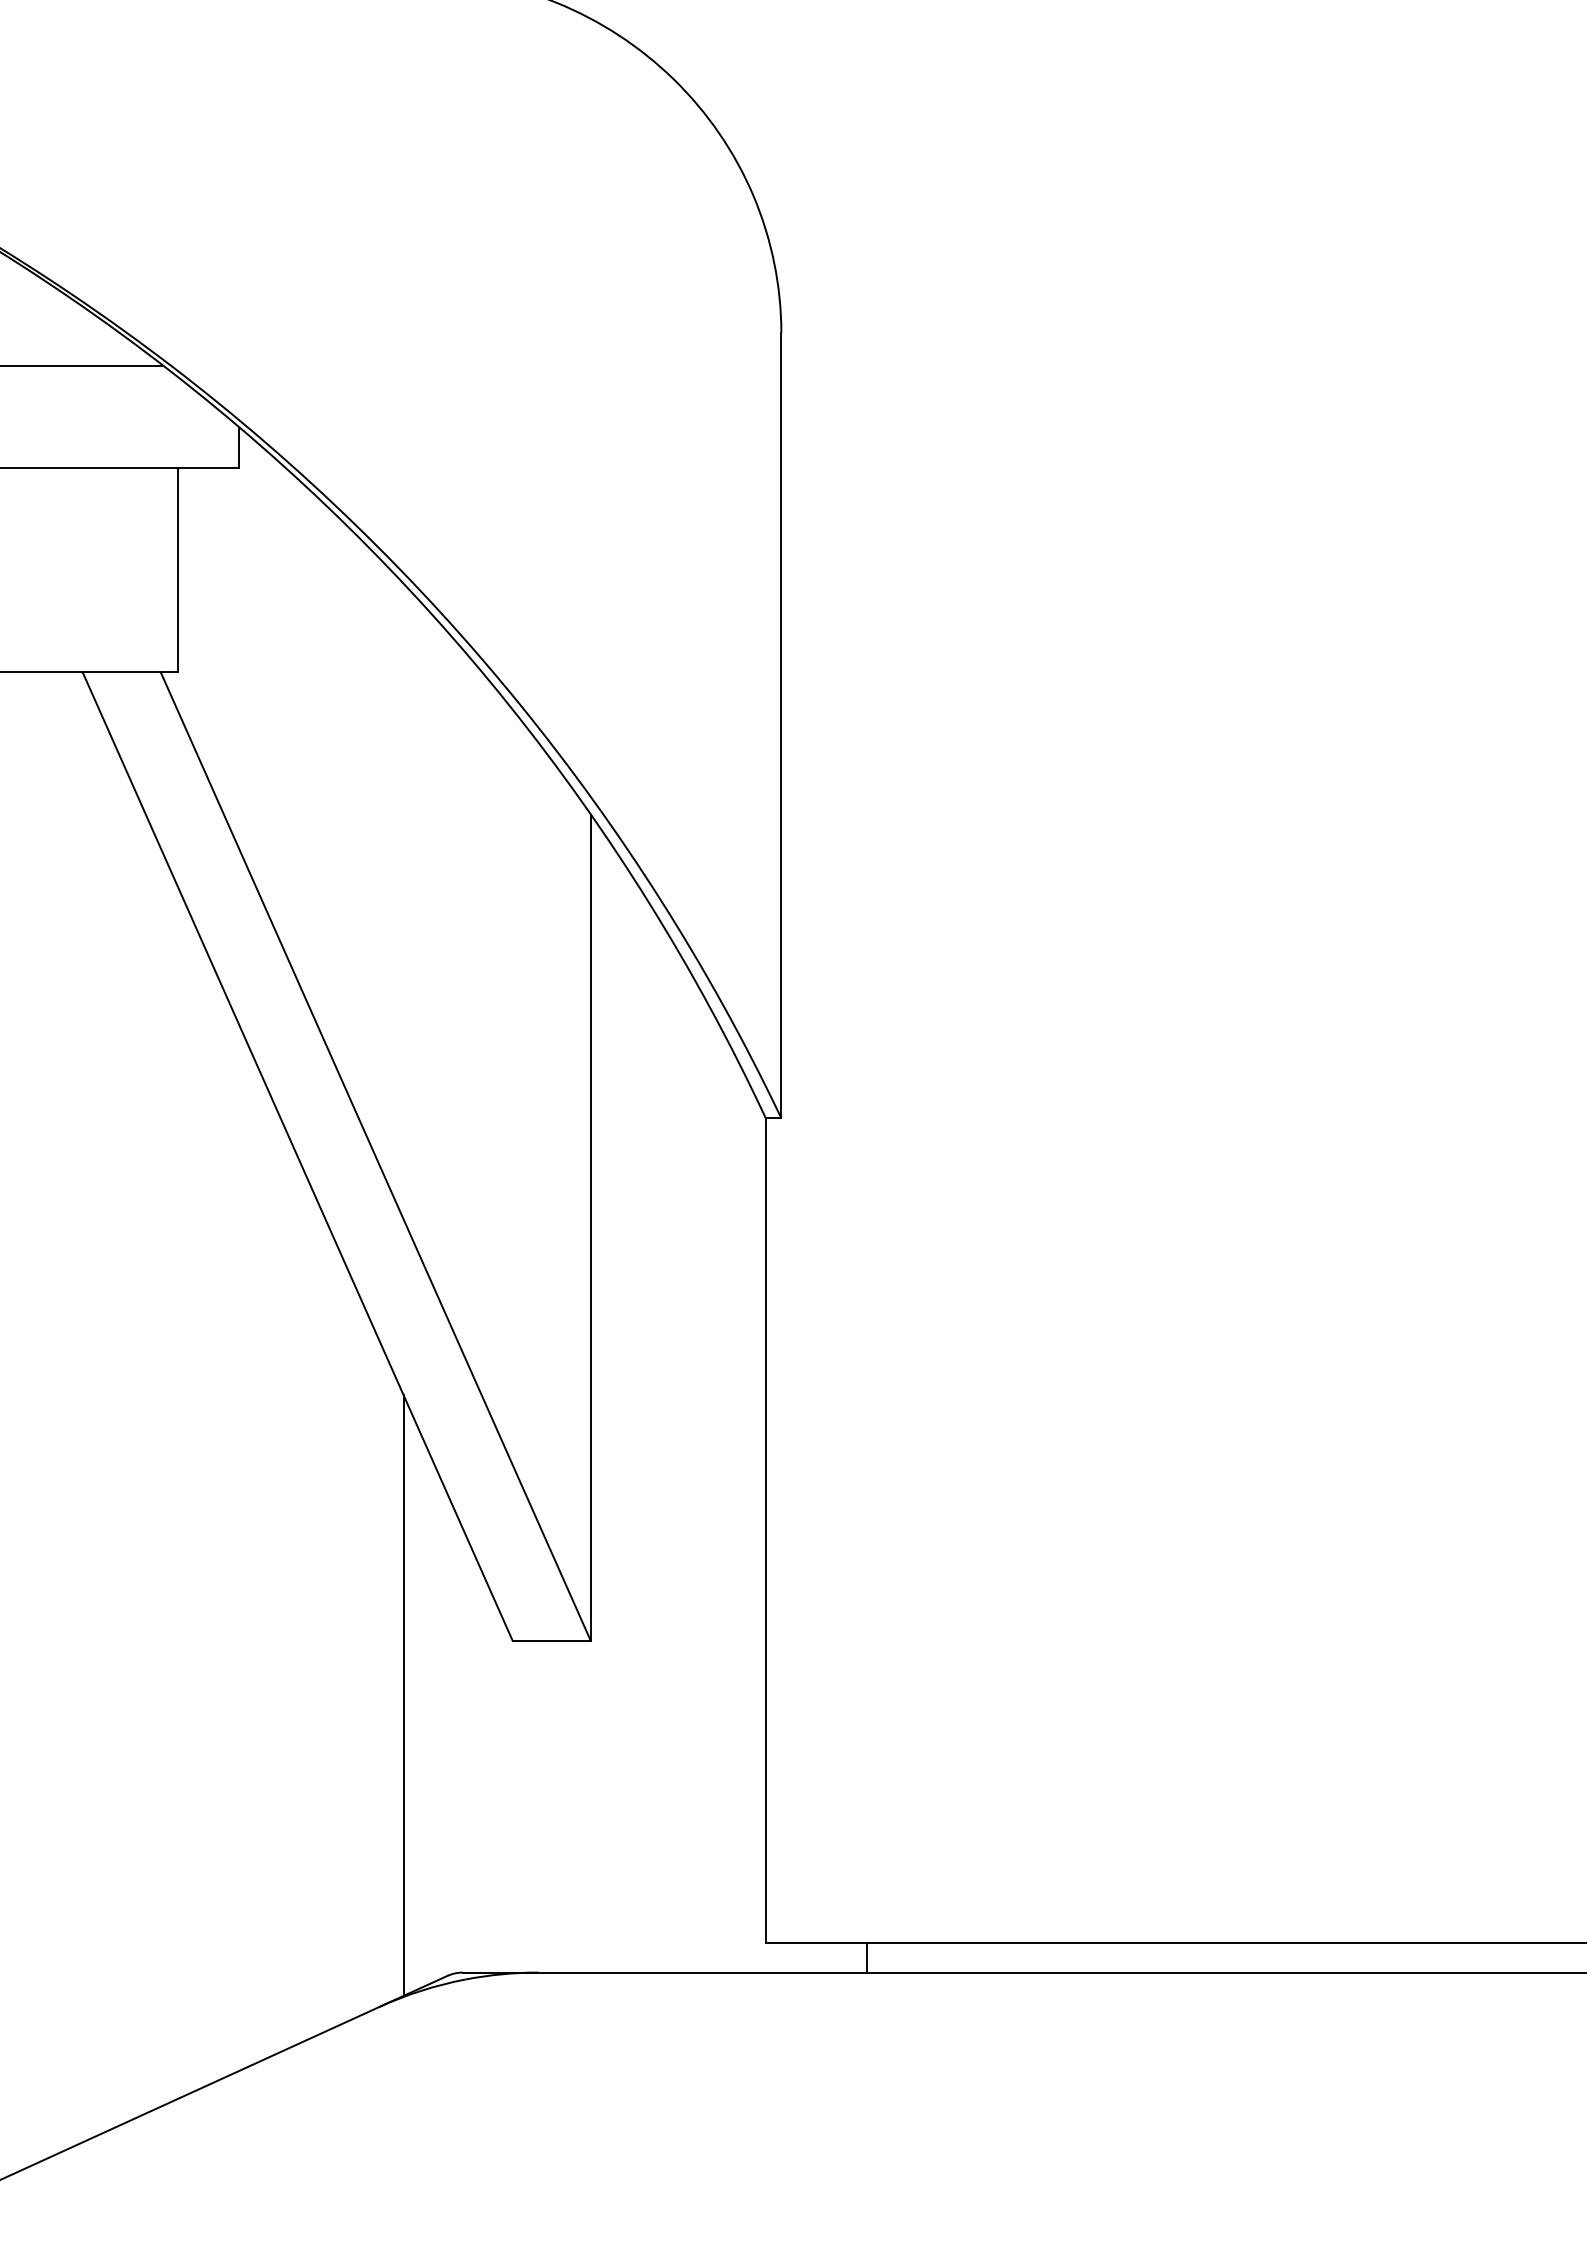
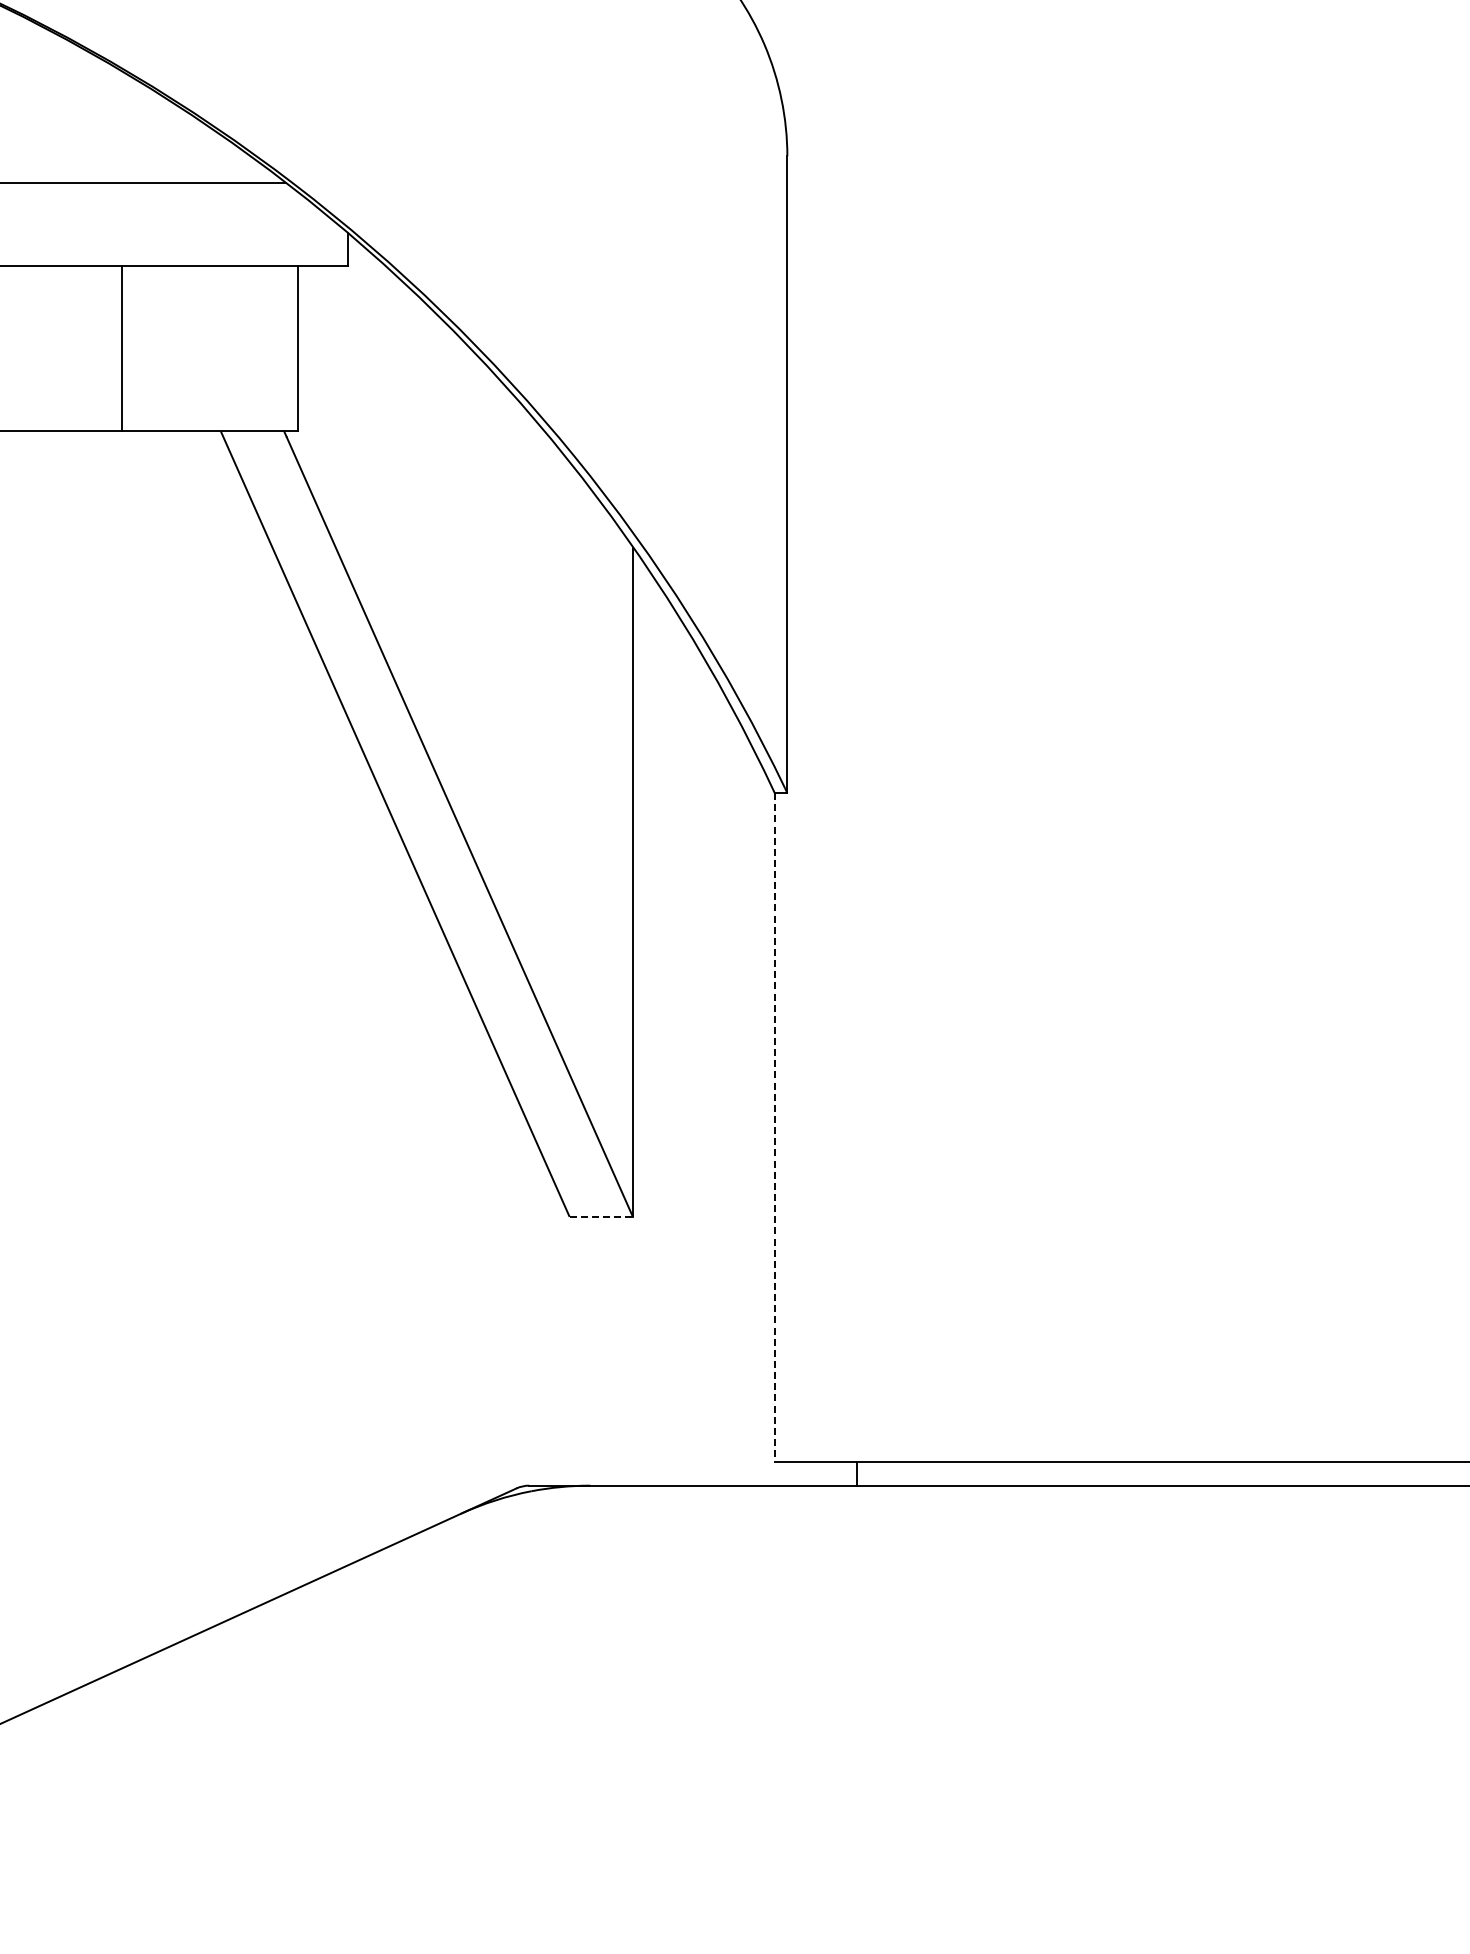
line: (765, 1530) -> (774, 1127), solid -> dashed
line: (552, 1640) -> (601, 1216), solid -> dashed
line: (404, 1694) -> (481, 1260), removed

